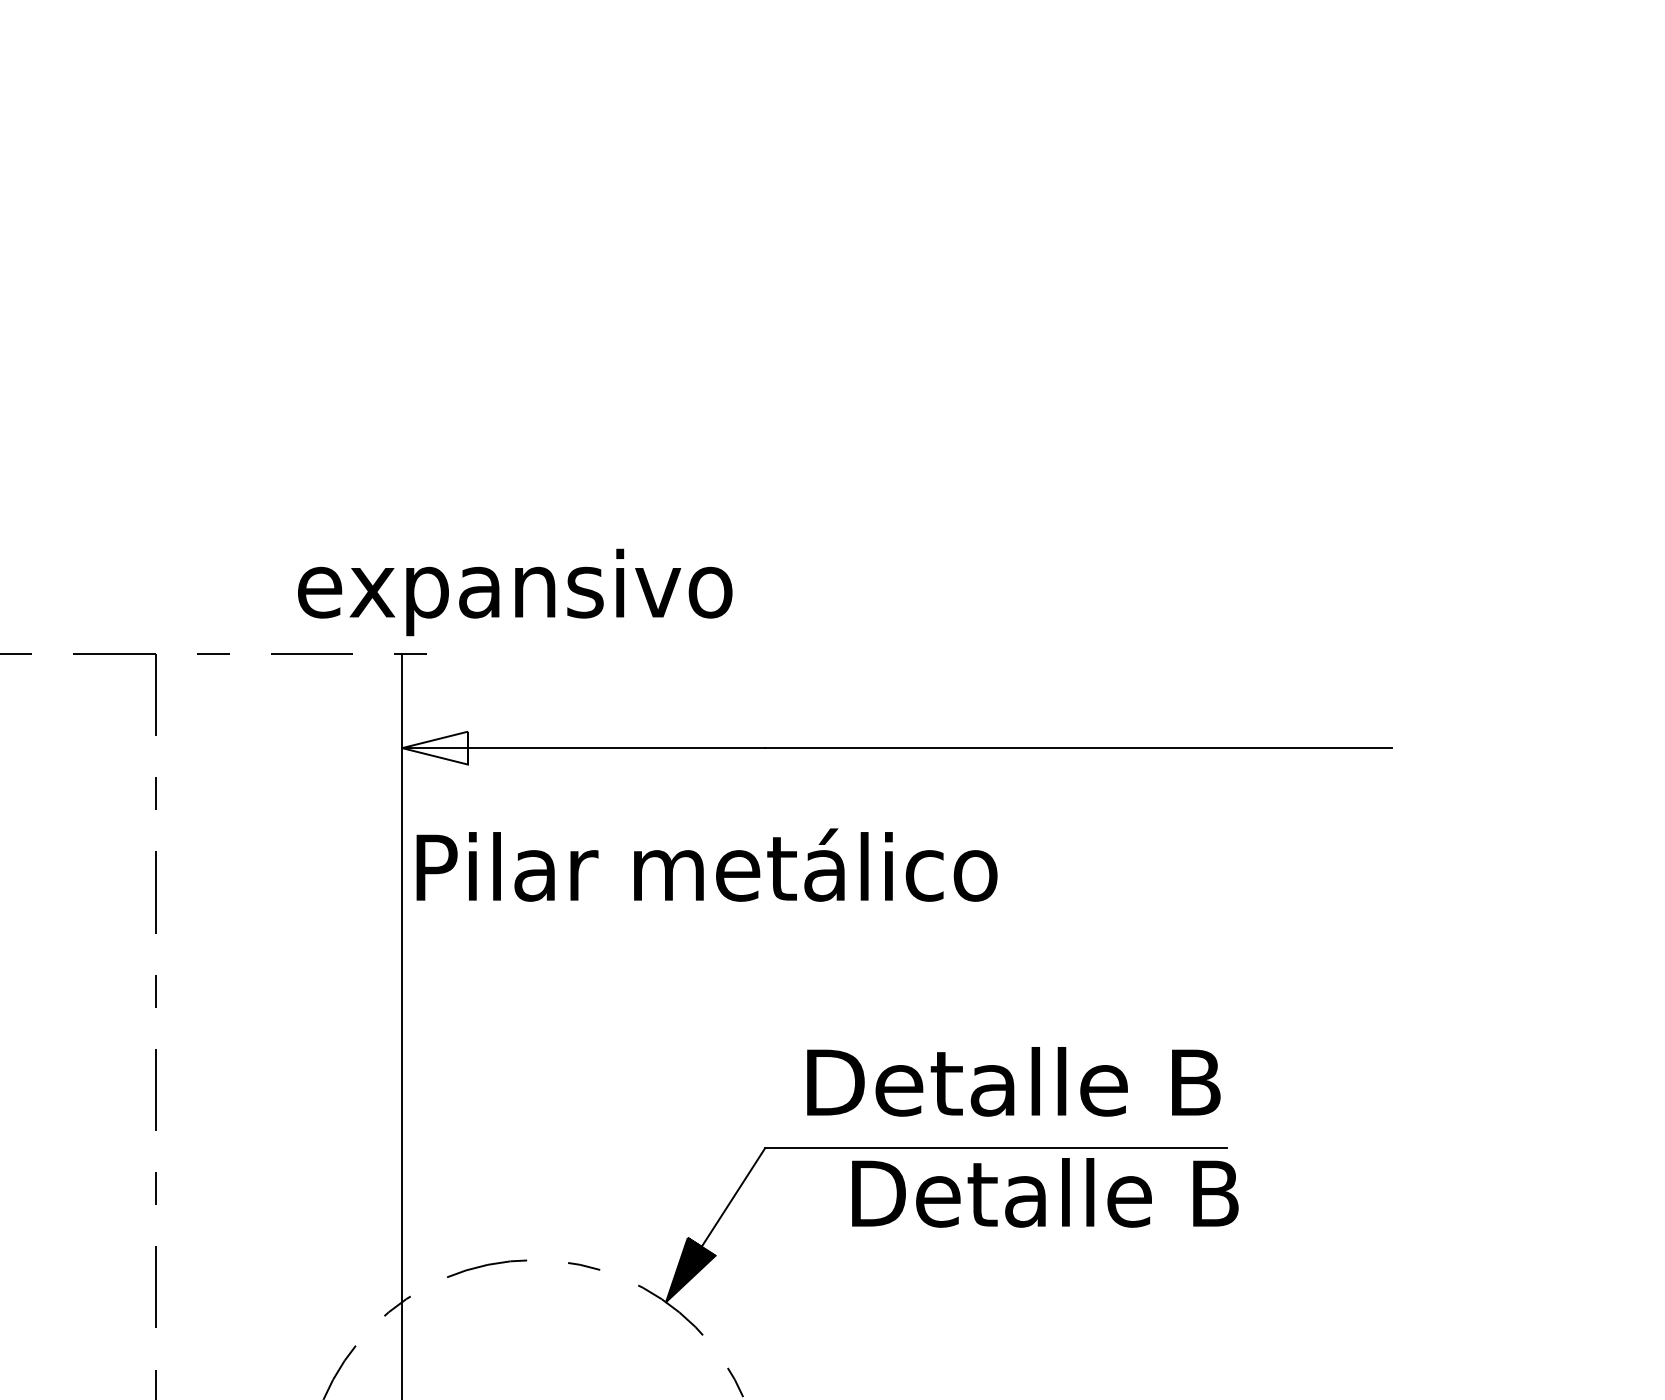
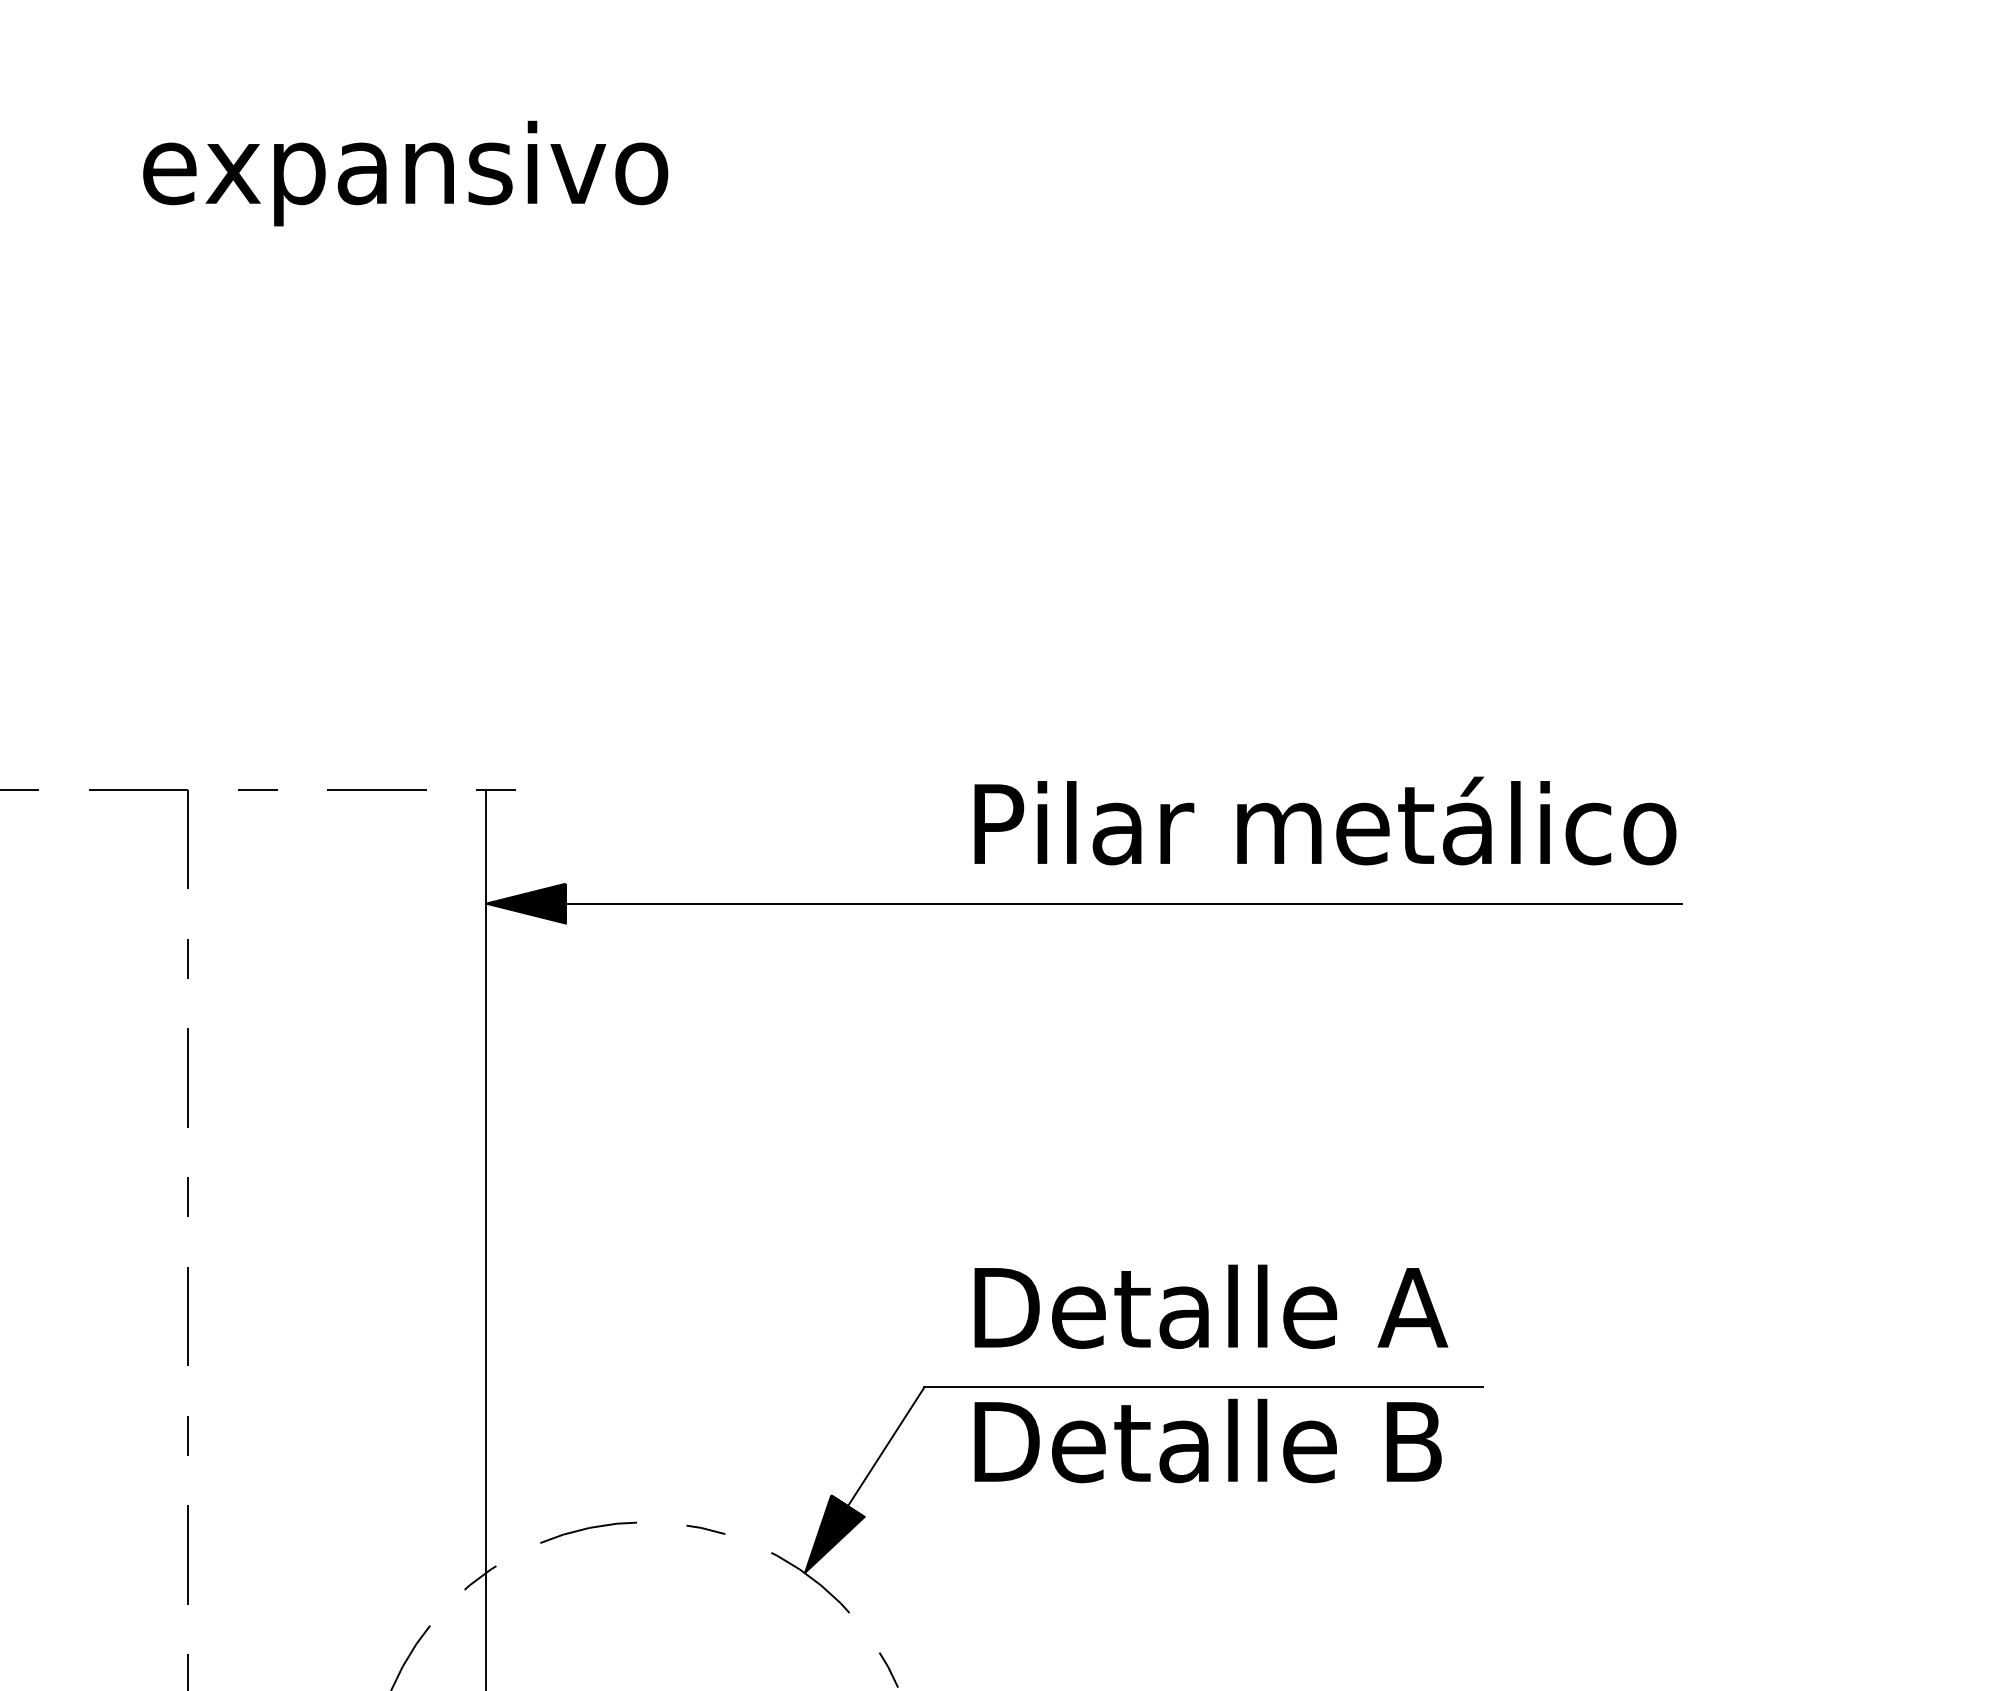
text: (515, 592) -> (405, 173), moved
fill: (434, 748) -> (525, 903), added
text: (707, 864) -> (1325, 820), moved
text: (1013, 1081) -> (1224, 1306), Detalle B -> Detalle A
text: (1044, 1192) -> (1207, 1440), moved

